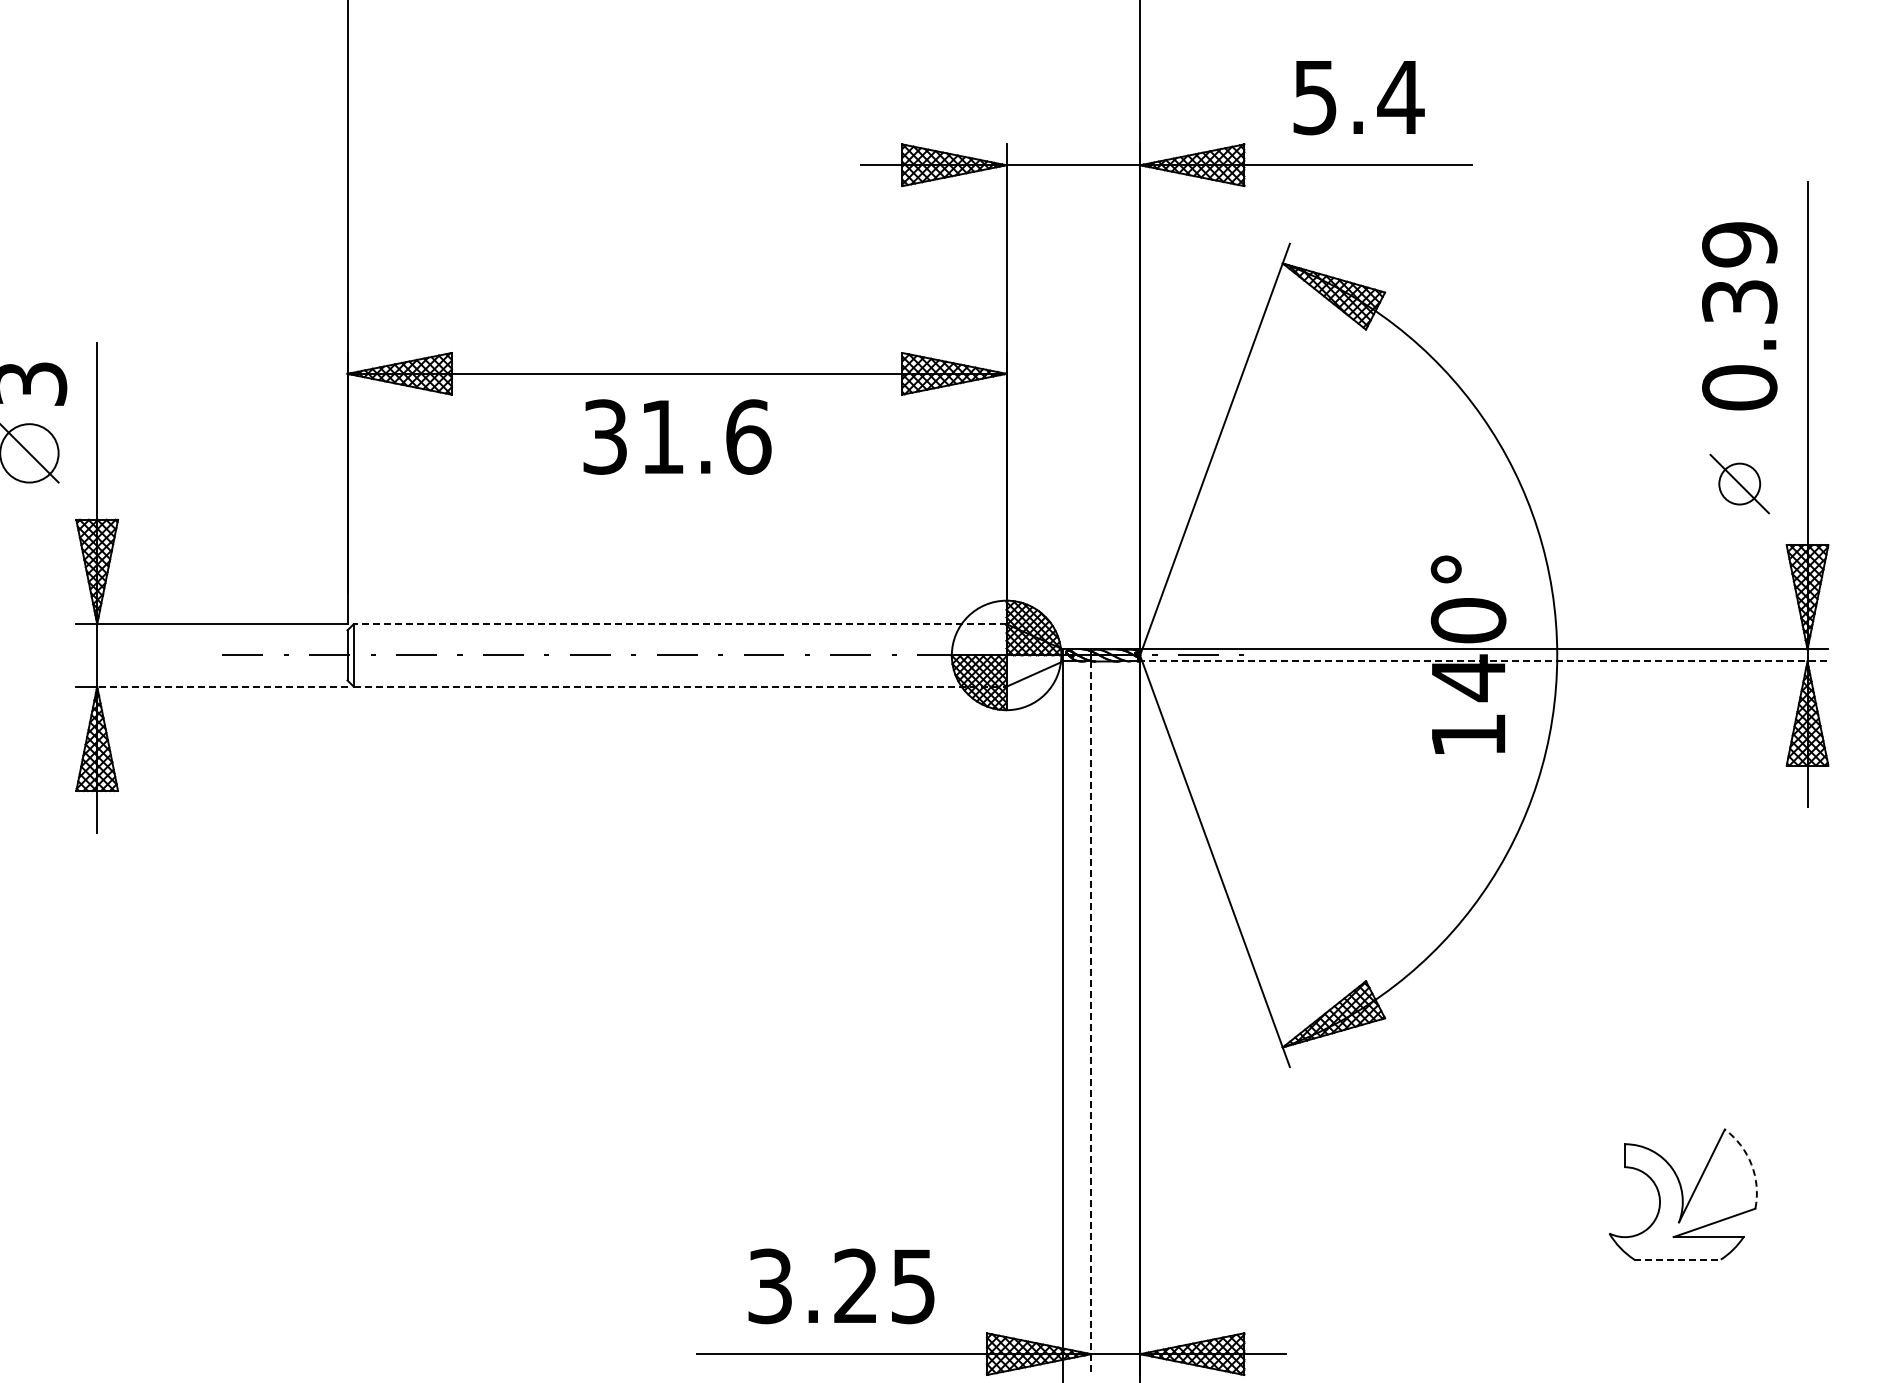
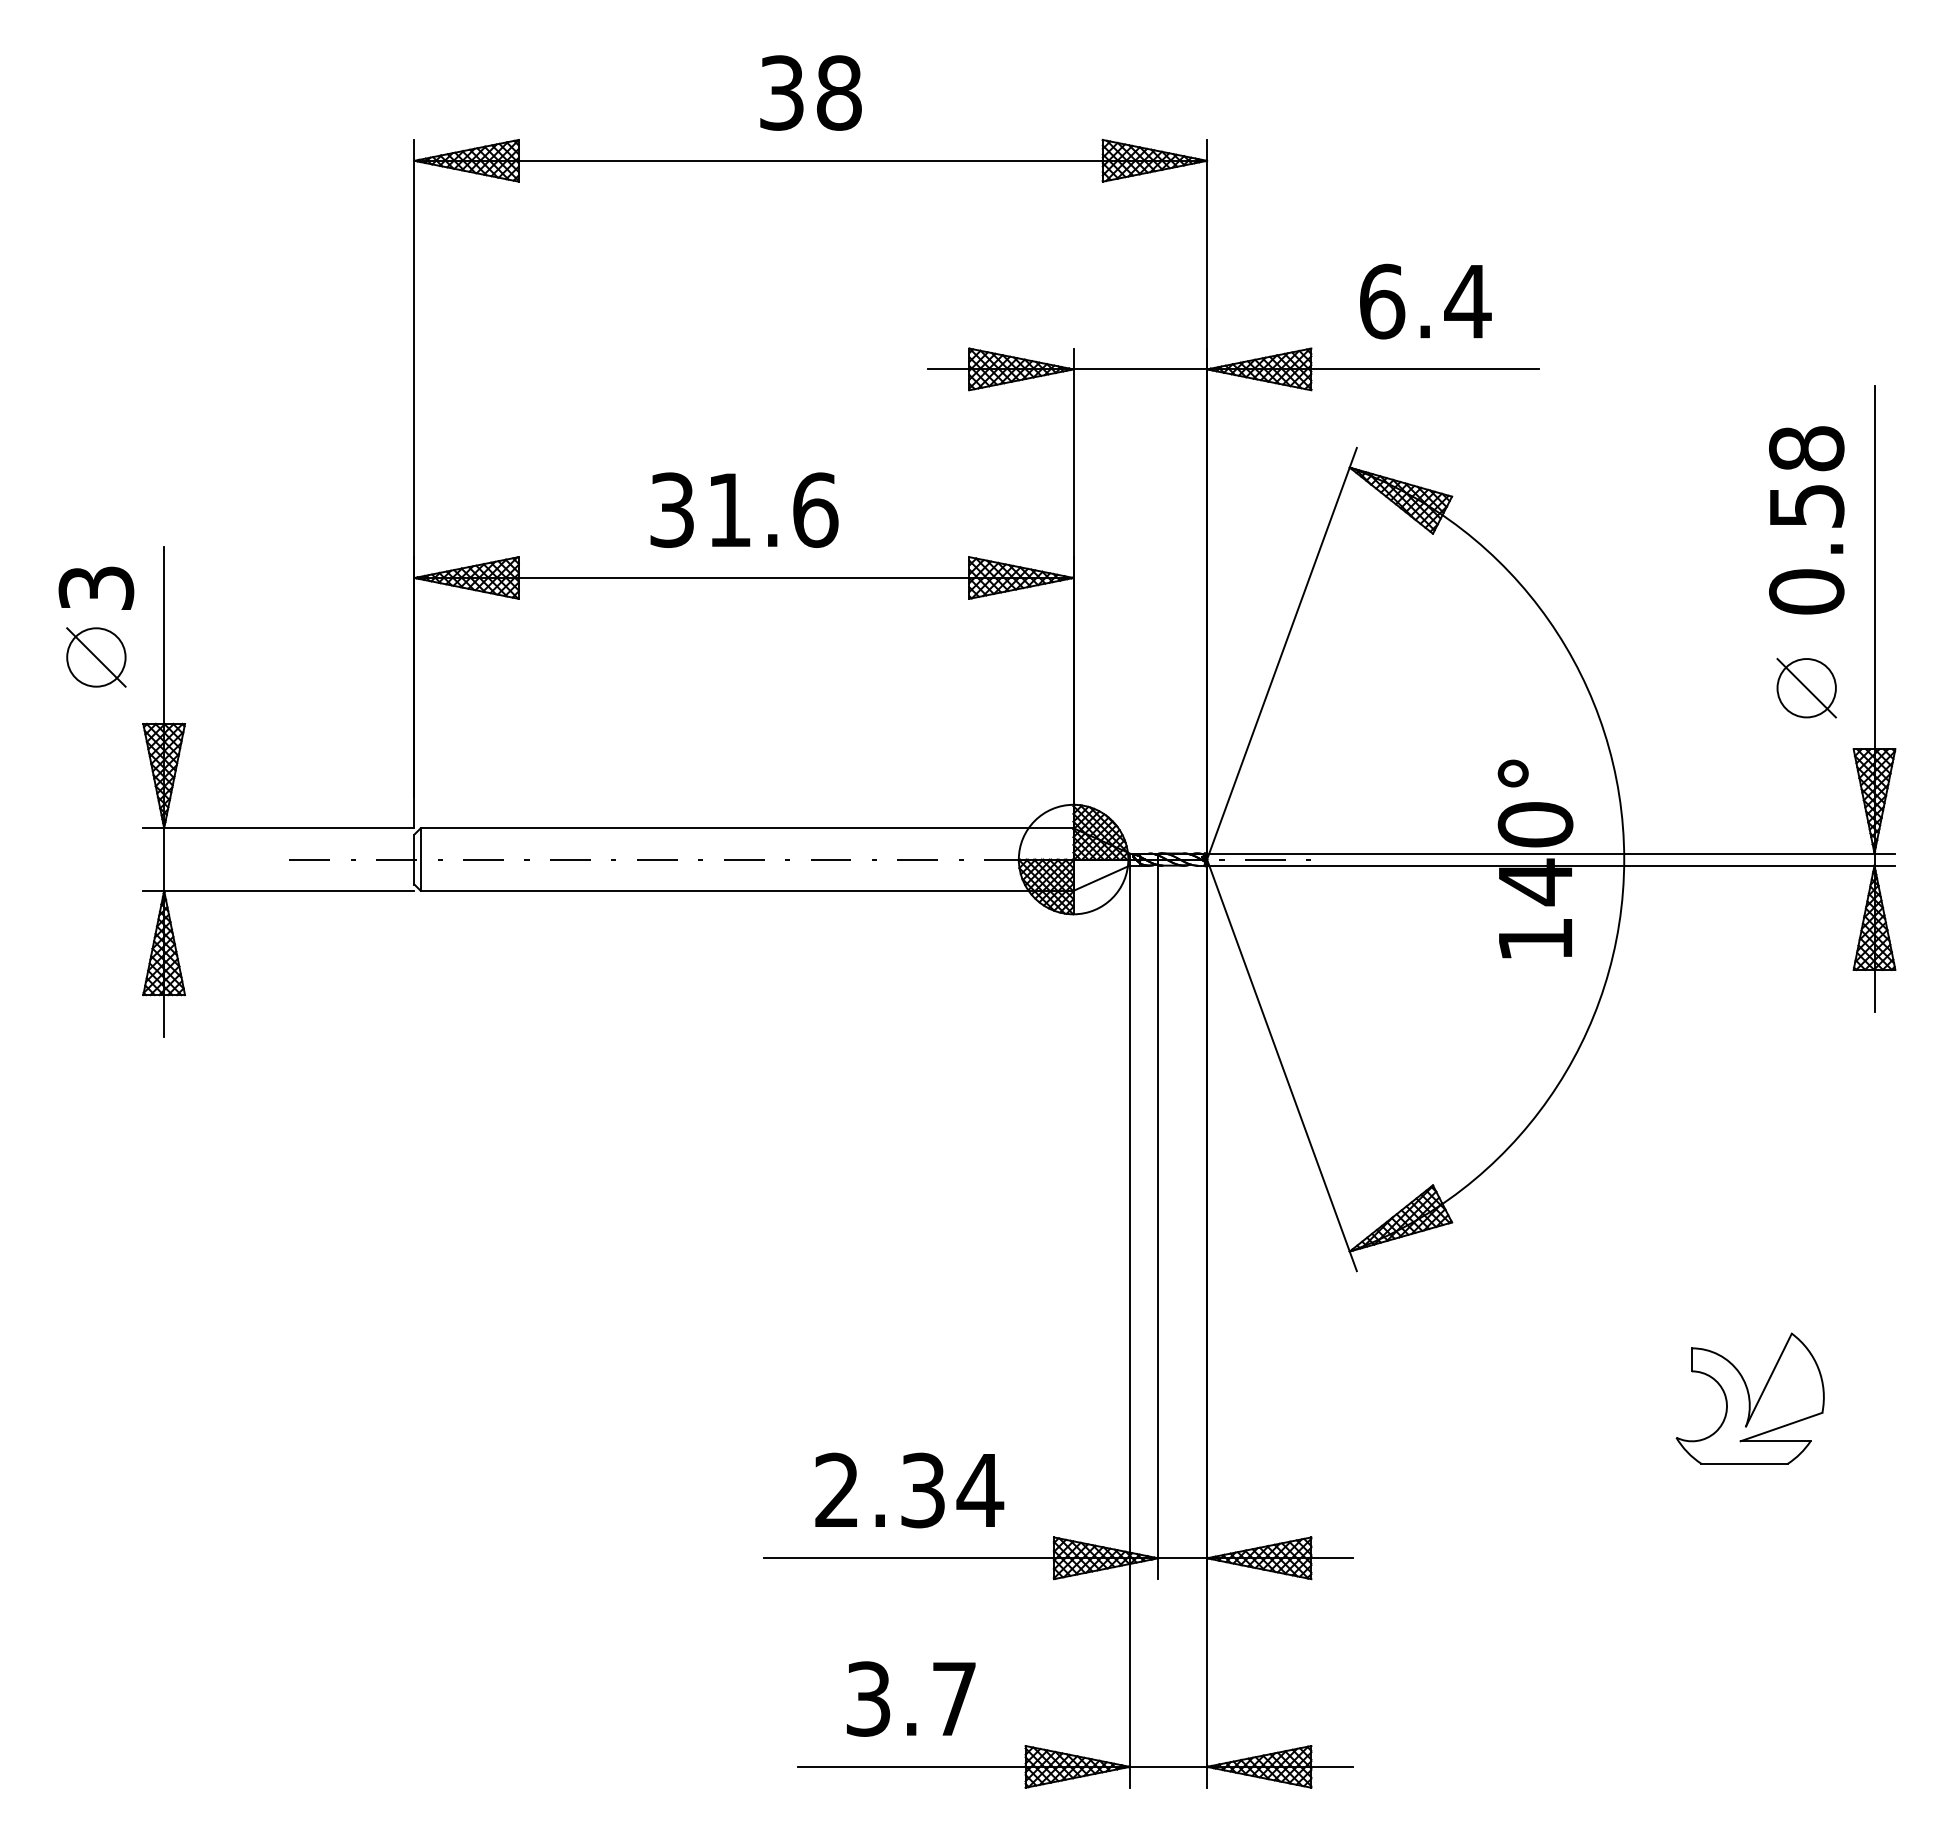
text: (1315, 97) -> (1382, 301), 5.4 -> 6.4
text: (1739, 272) -> (1806, 476), 0.39 -> 0.58
text: (677, 436) -> (744, 509), moved
circle: (1739, 484) -> (1806, 688), size x1.43
line: (679, 624) -> (746, 828), dashed -> solid
line: (1483, 661) -> (1550, 865), dashed -> solid
line: (221, 686) -> (288, 890), dashed -> solid
line: (680, 686) -> (747, 890), dashed -> solid
line: (1091, 1018) -> (1158, 1222), dashed -> solid
arc: (1751, 1164) -> (1818, 1368), dashed -> solid
line: (1678, 1259) -> (1745, 1463), dashed -> solid
text: (842, 1286) -> (909, 1490), 3.25 -> 2.34

